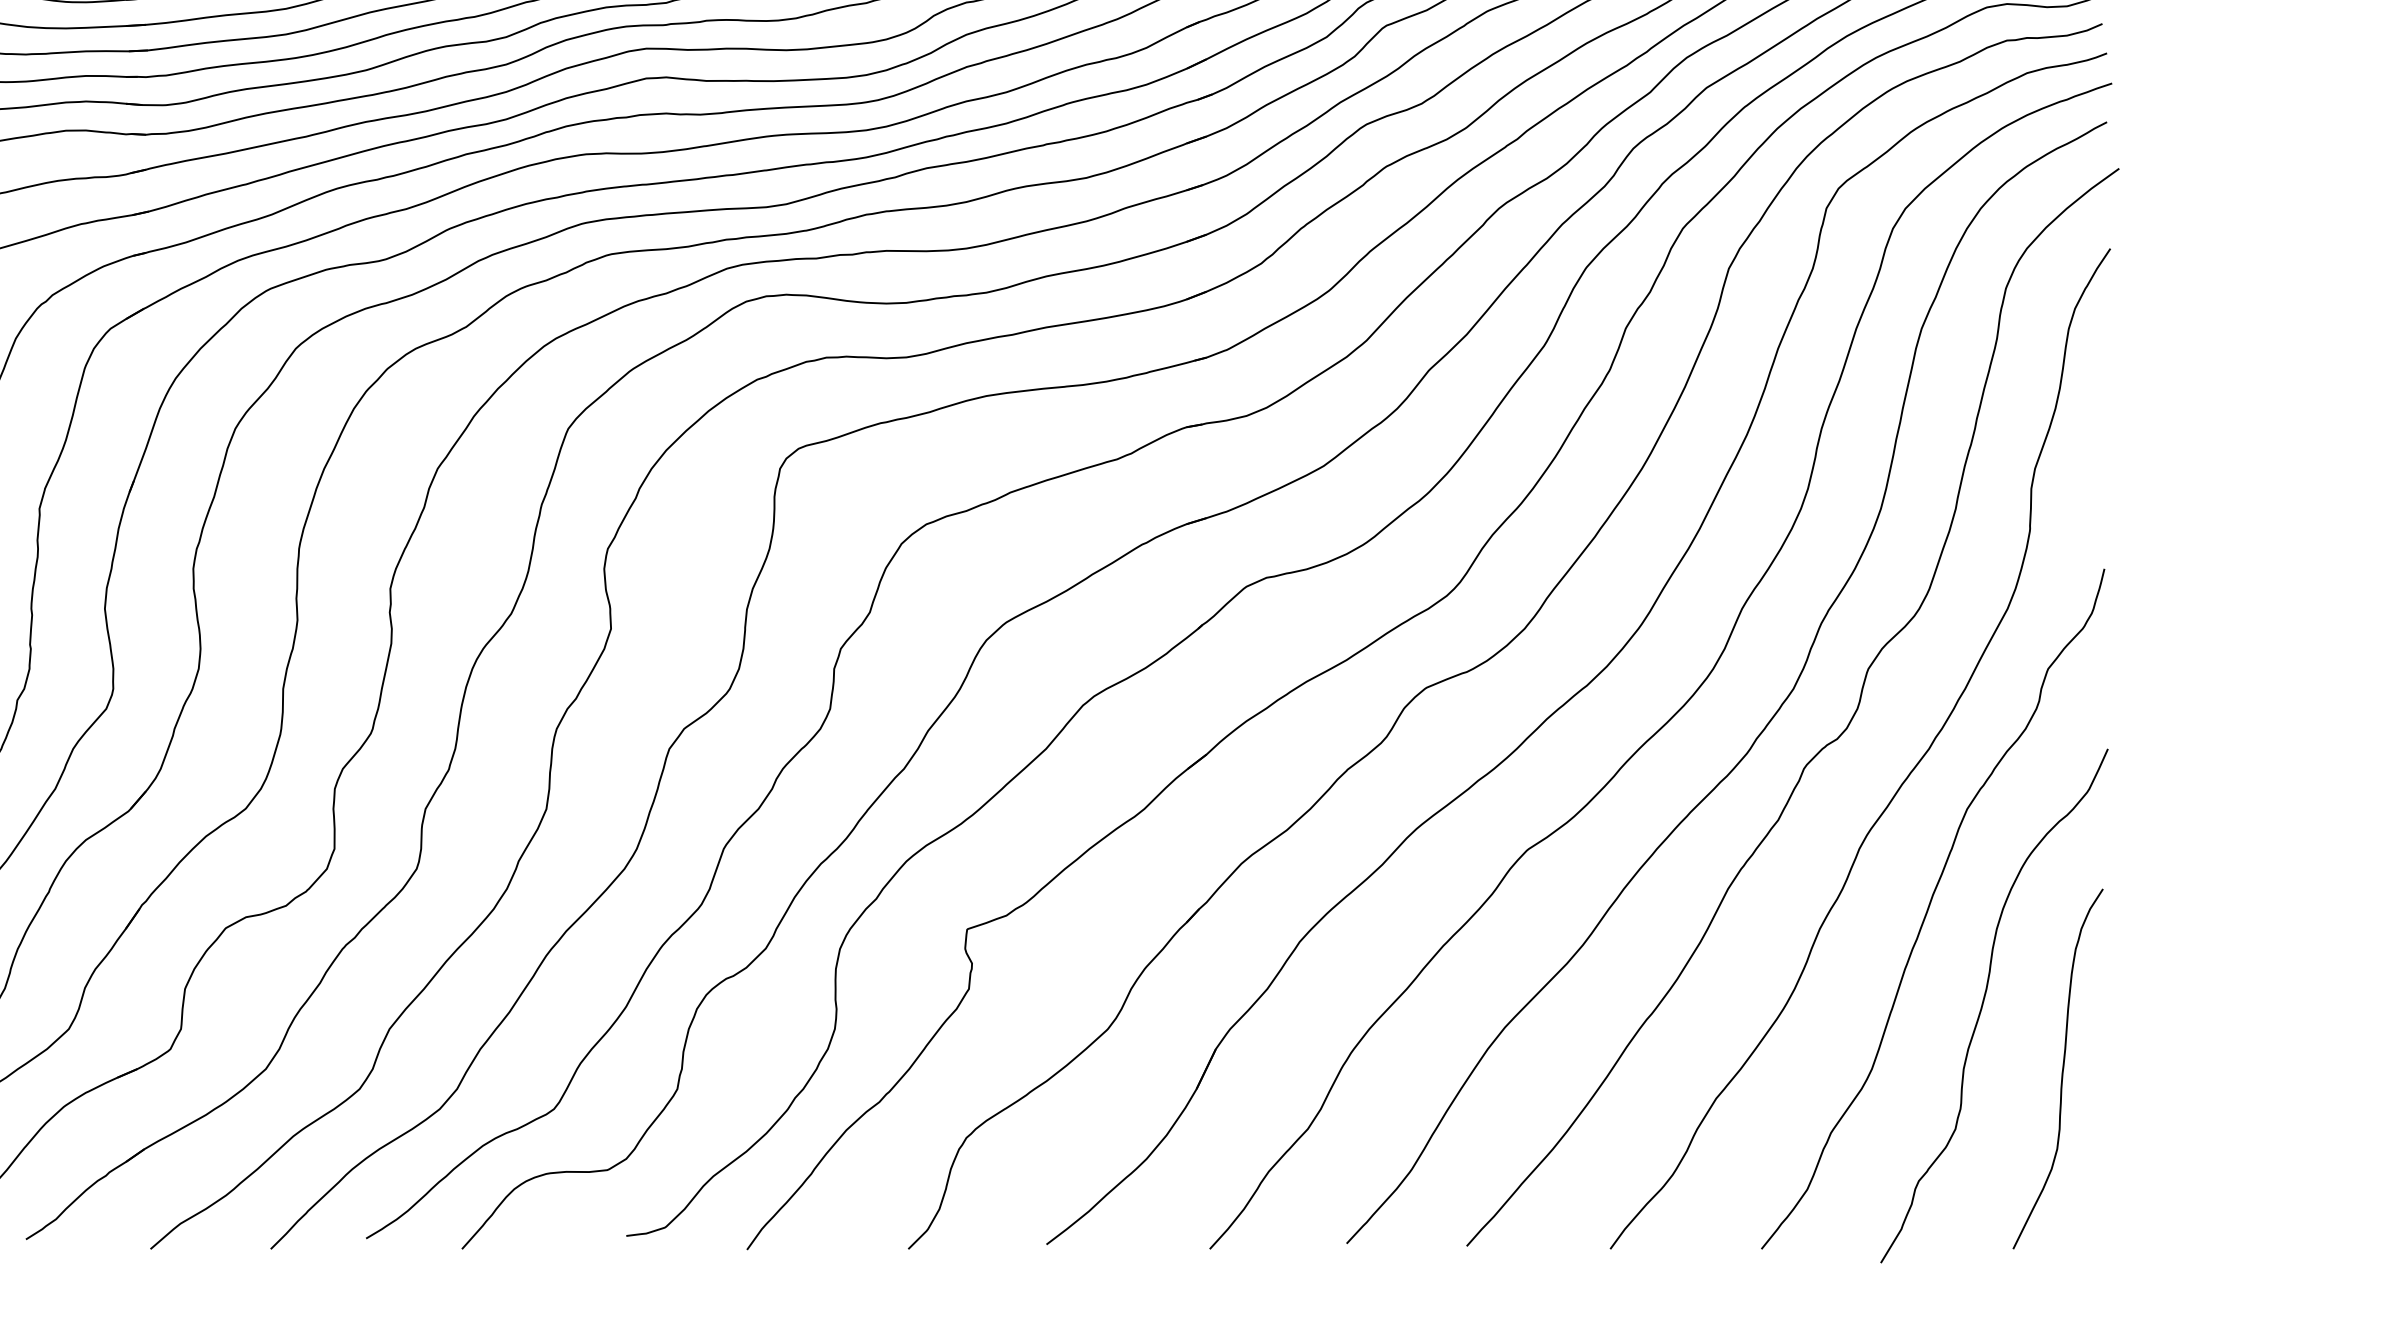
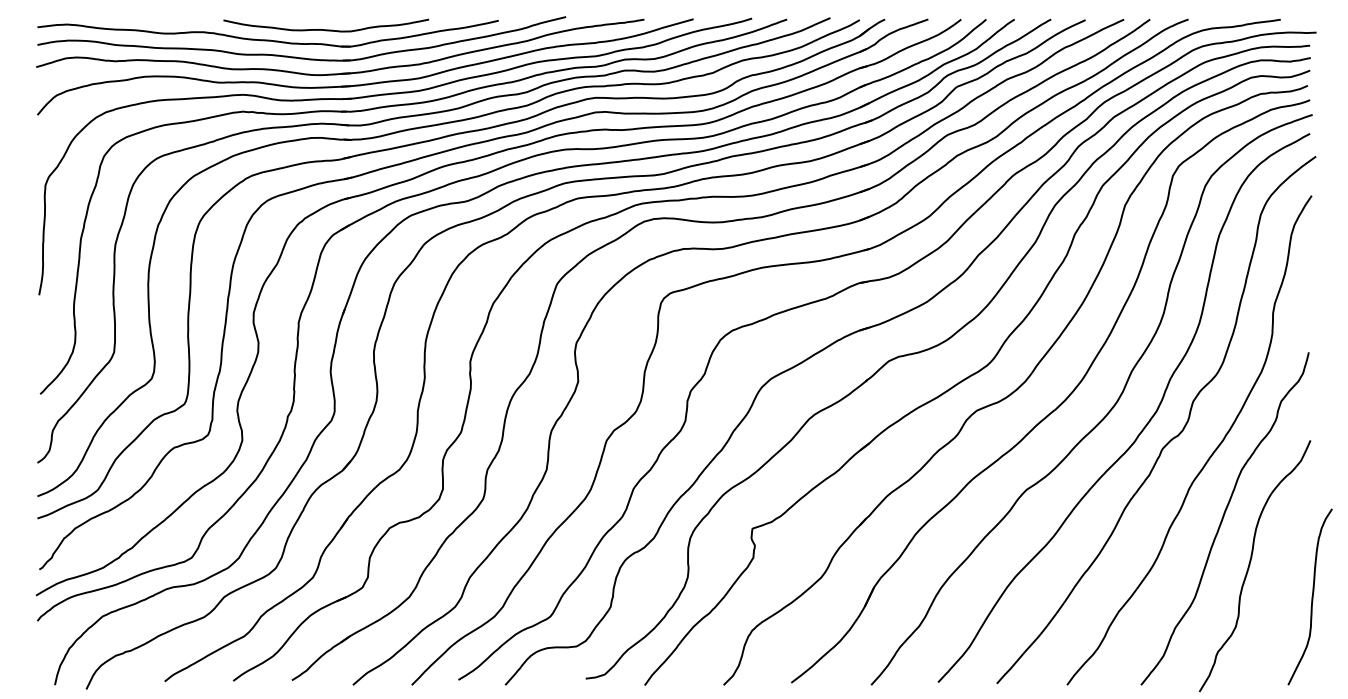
curve: (2060, 1067) -> (1311, 596), moved

